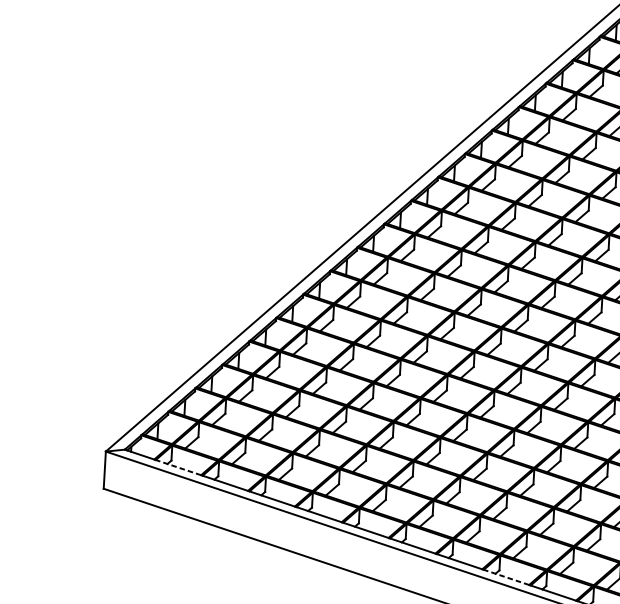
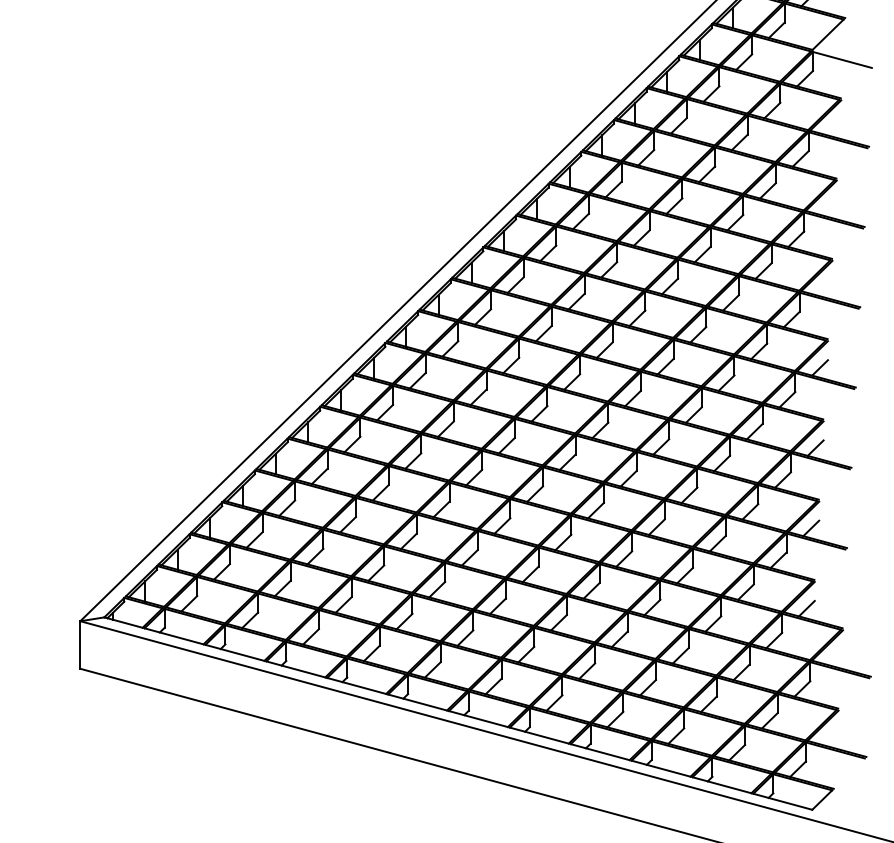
line: (178, 467) -> (174, 636), dashed -> solid
line: (506, 577) -> (600, 752), dashed -> solid

